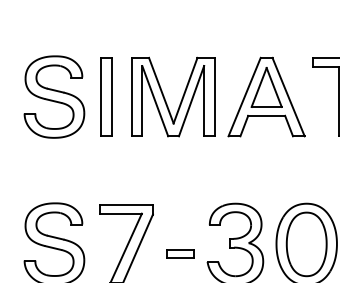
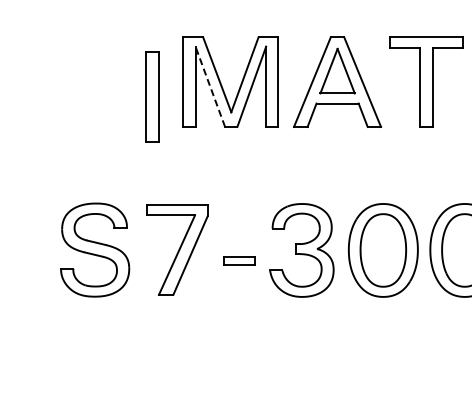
part: (54, 96) -> (95, 81), removed
part: (106, 96) -> (152, 96), moved
line: (155, 100) -> (210, 86), solid -> dashed

